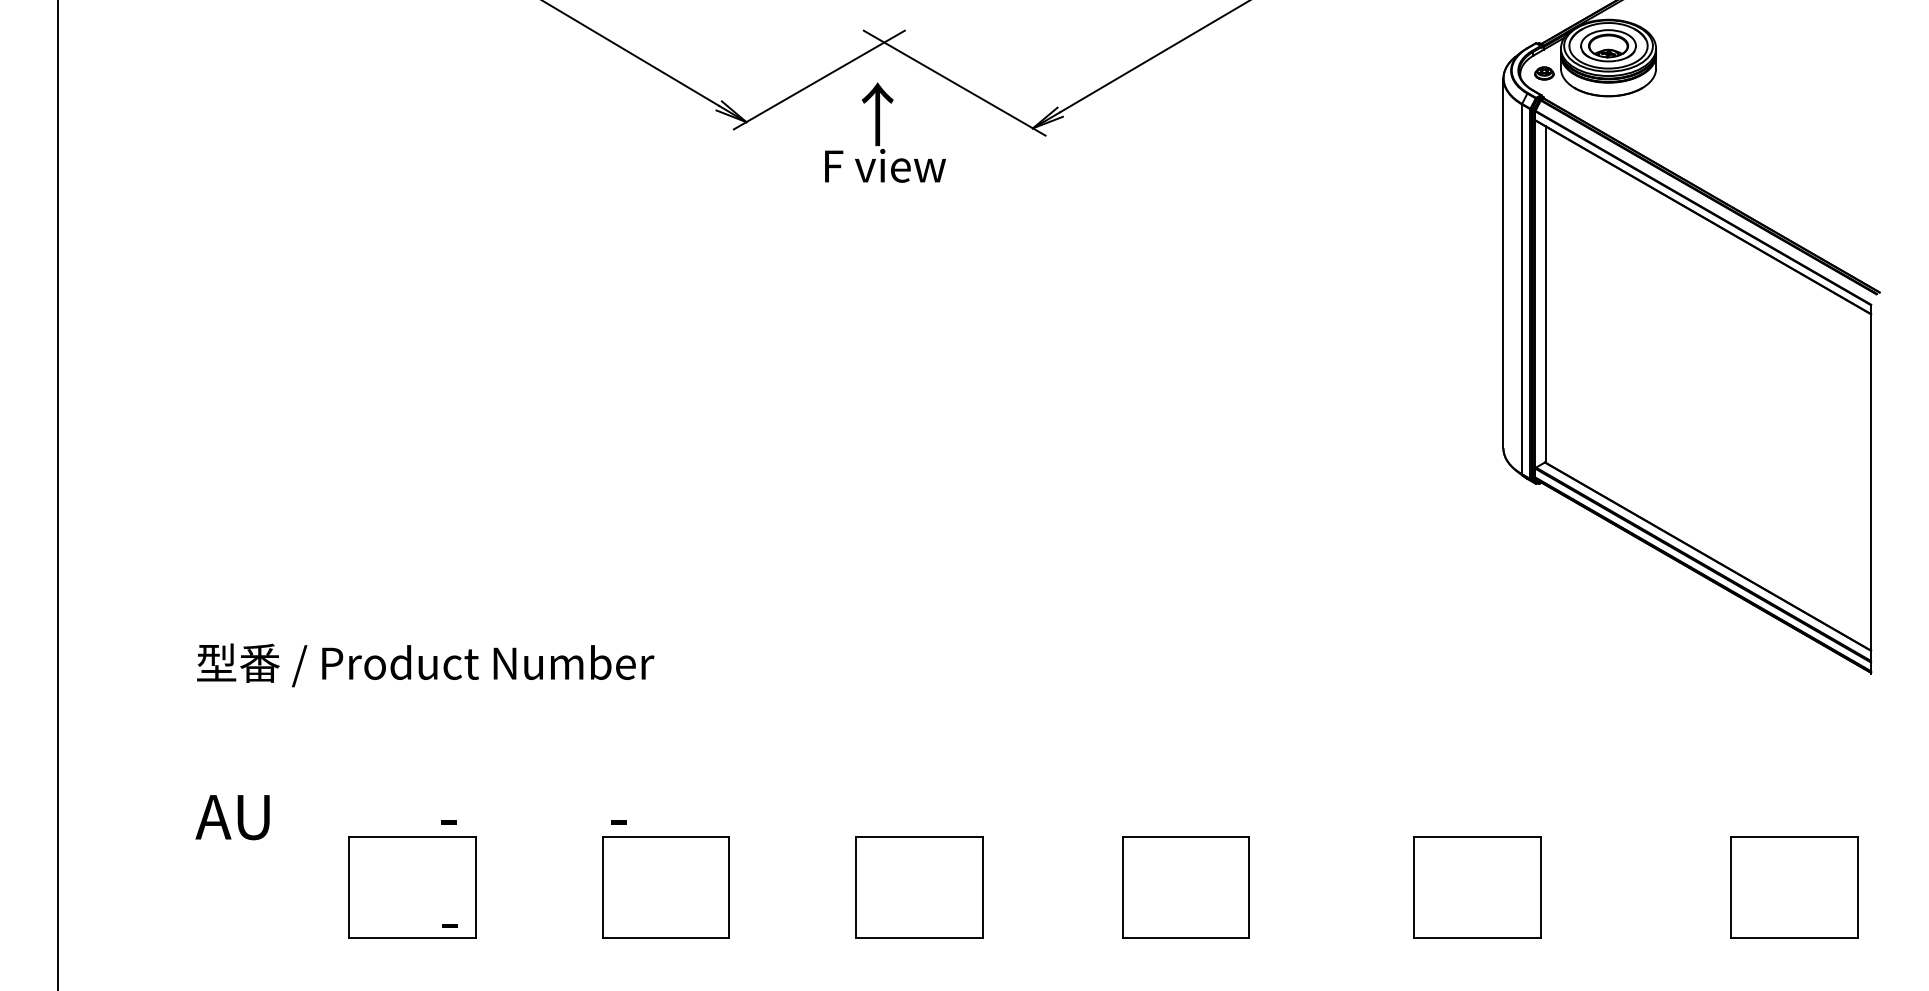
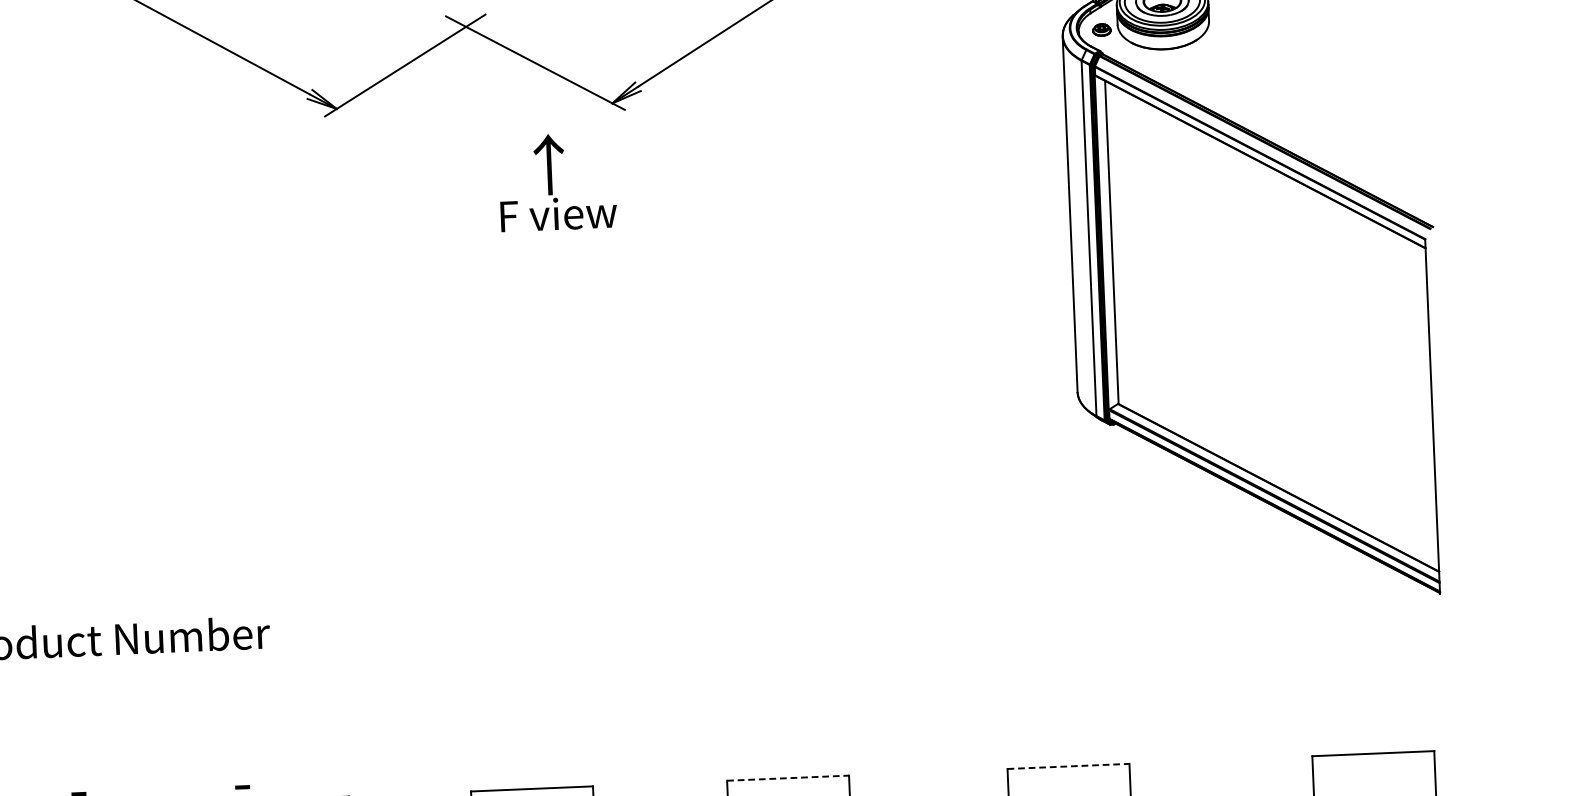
text: (885, 132) -> (557, 181), moved
line: (1186, 836) -> (788, 777), solid -> dashed
line: (1478, 836) -> (1069, 766), solid -> dashed

